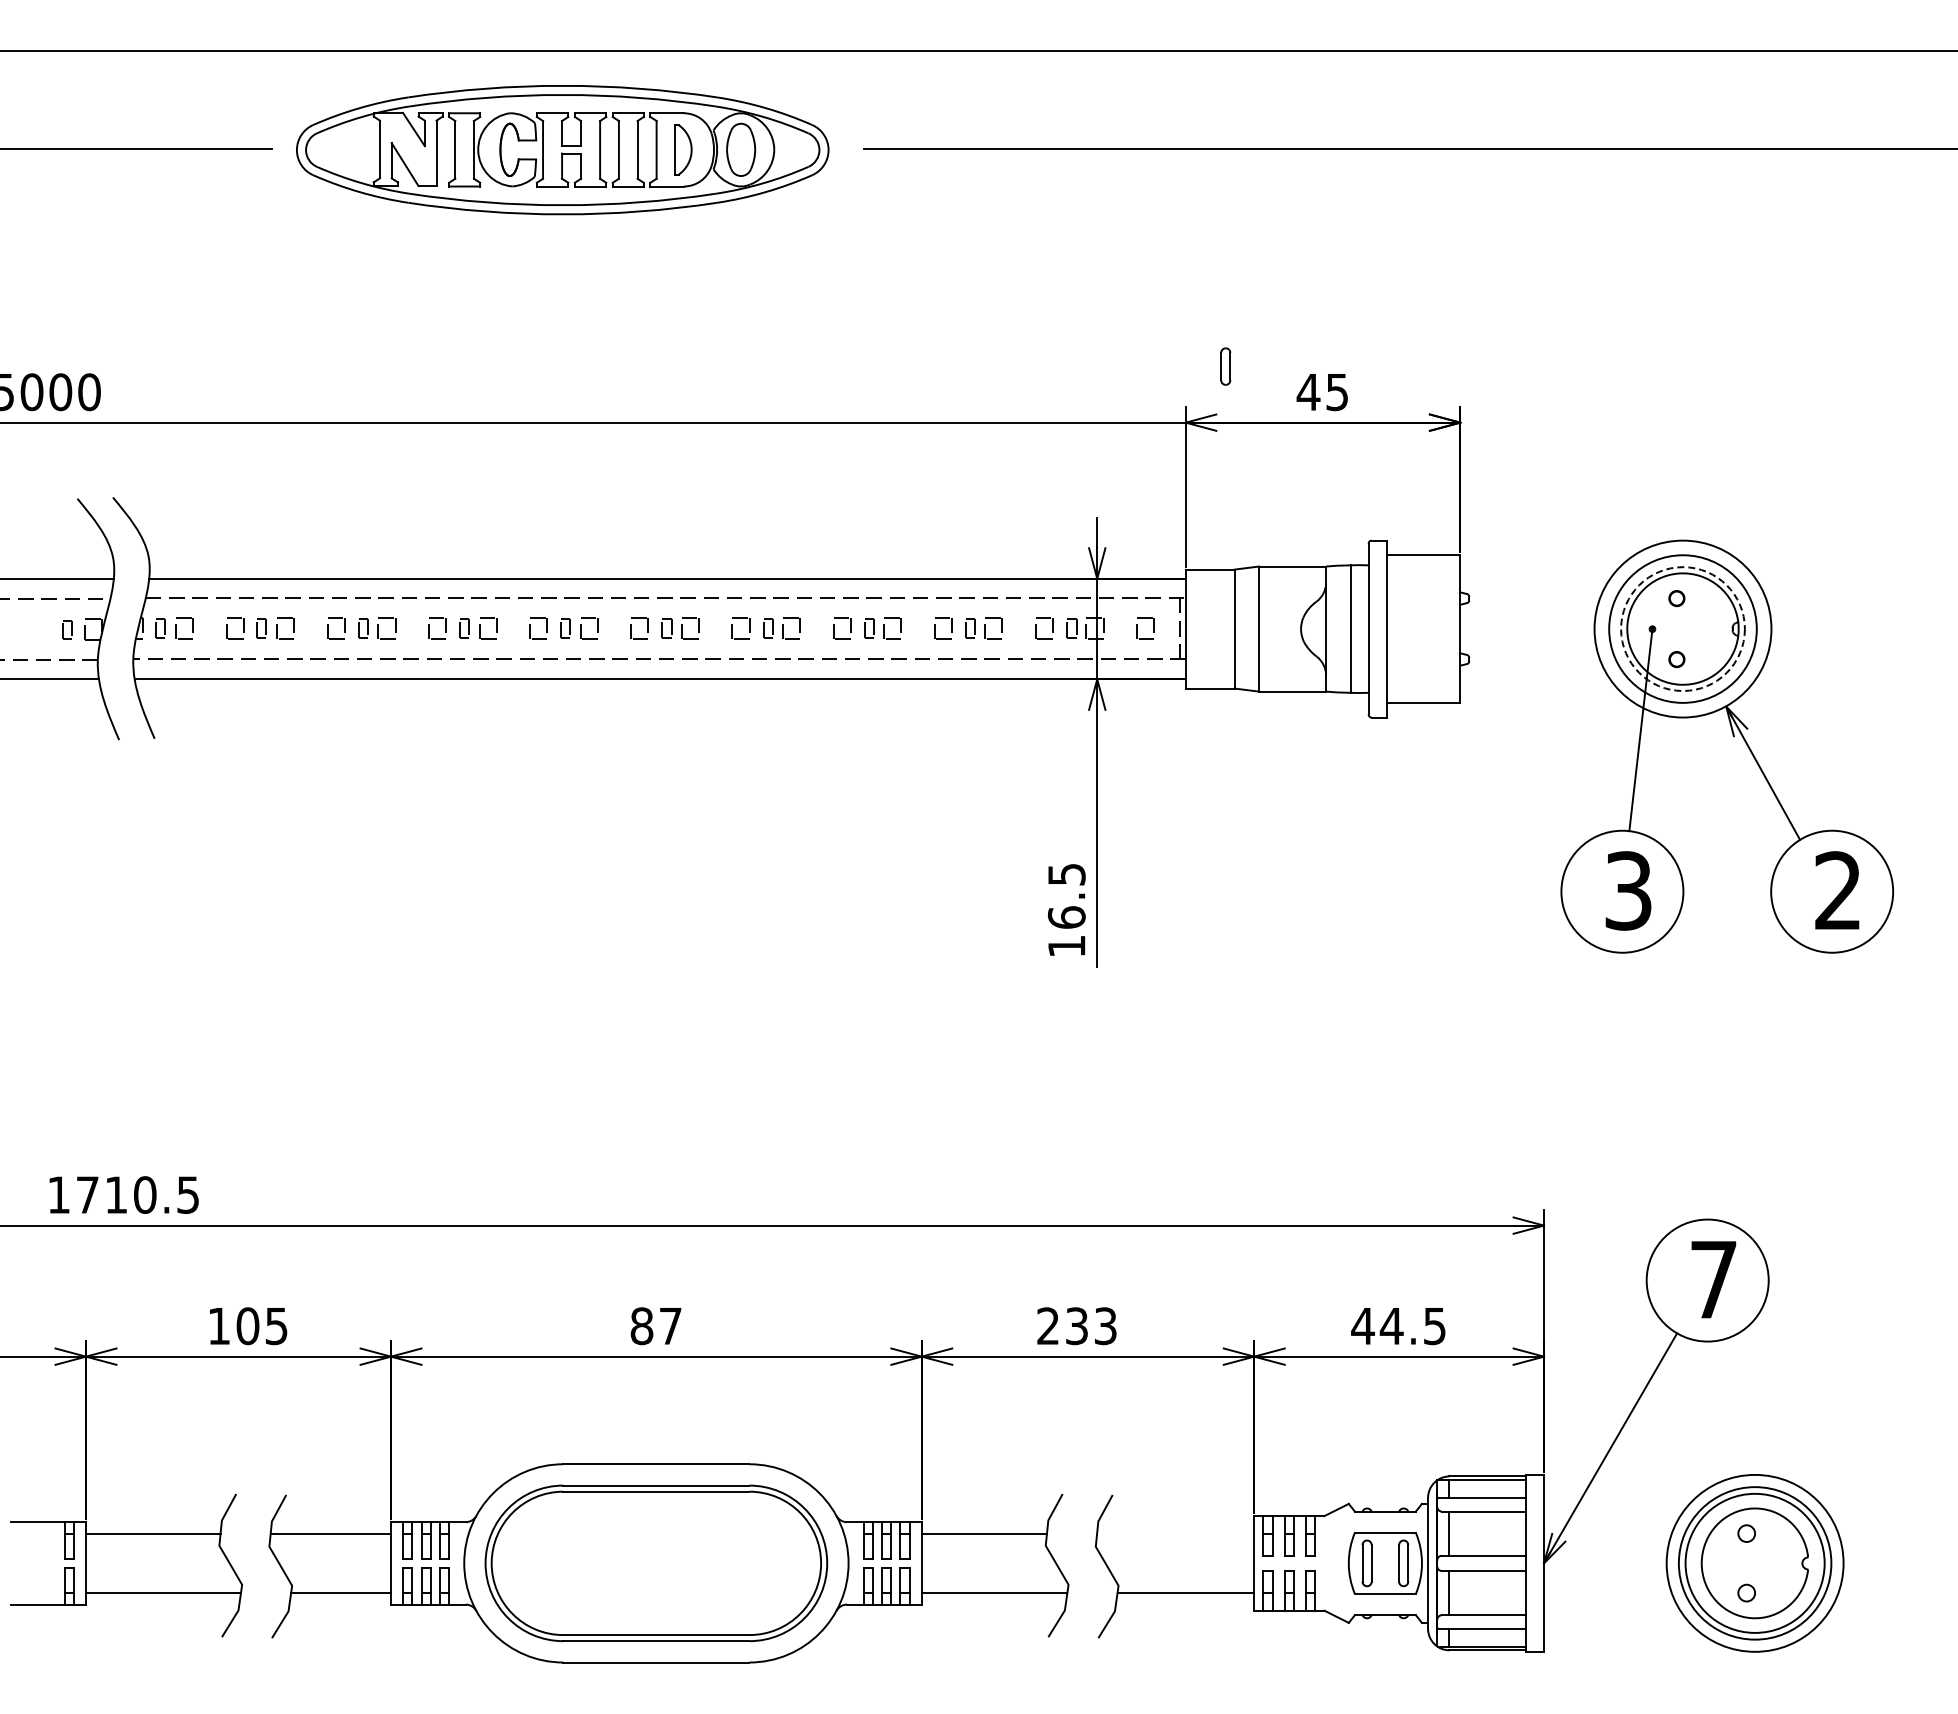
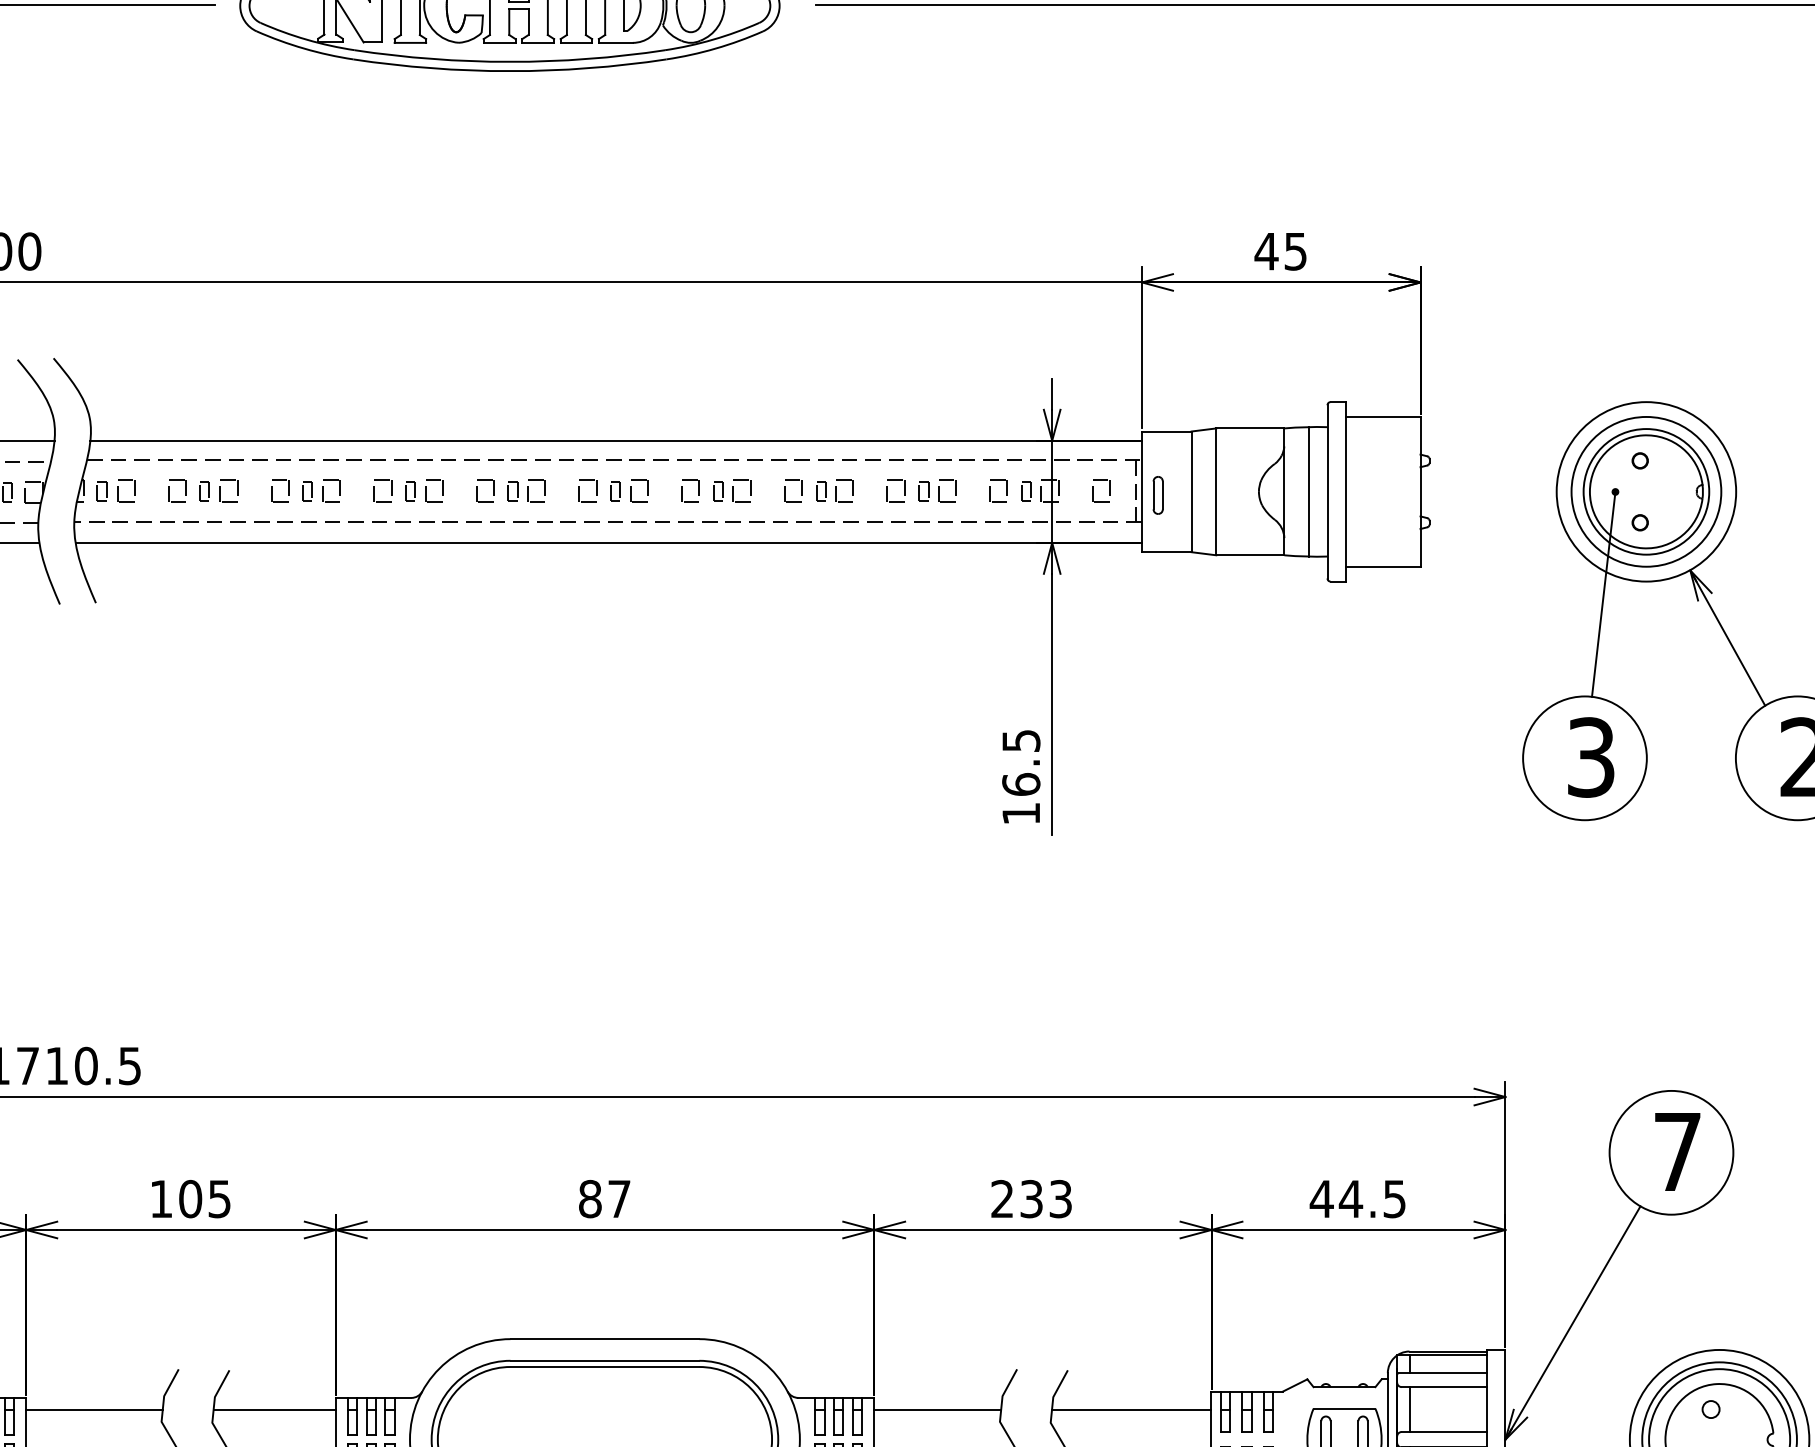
part: (1225, 366) -> (1157, 495), moved
circle: (1682, 629) -> (1645, 492), dashed -> solid
line: (1175, 1534) -> (1131, 1410), added

